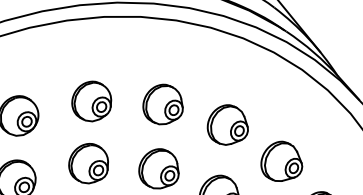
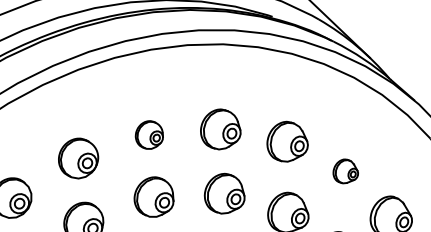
part: (92, 100) -> (149, 134), size x0.7
part: (281, 161) -> (345, 171), size x0.6

